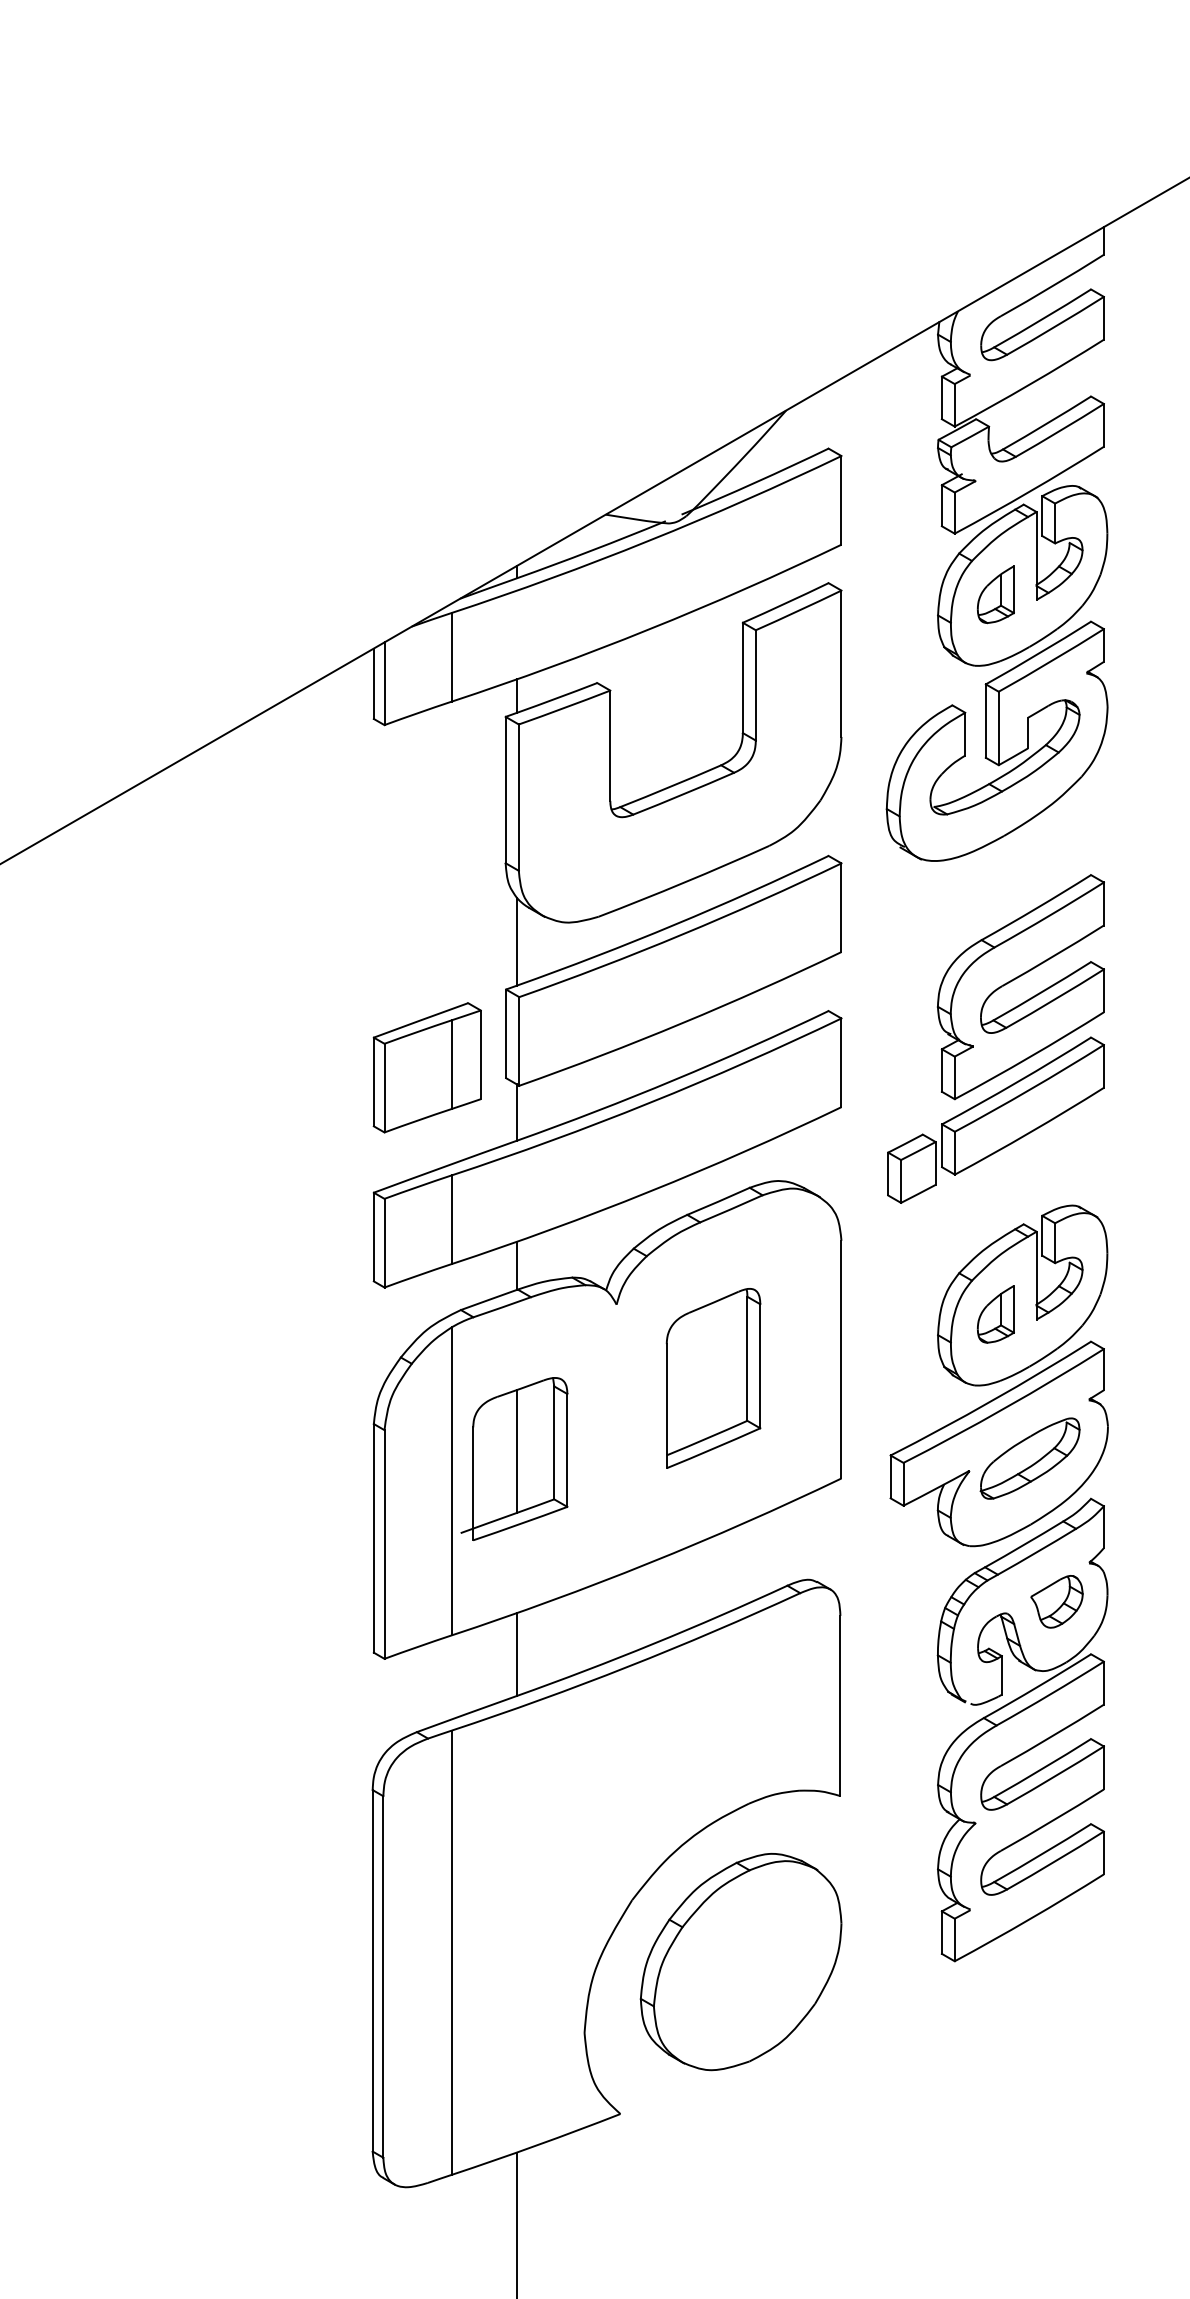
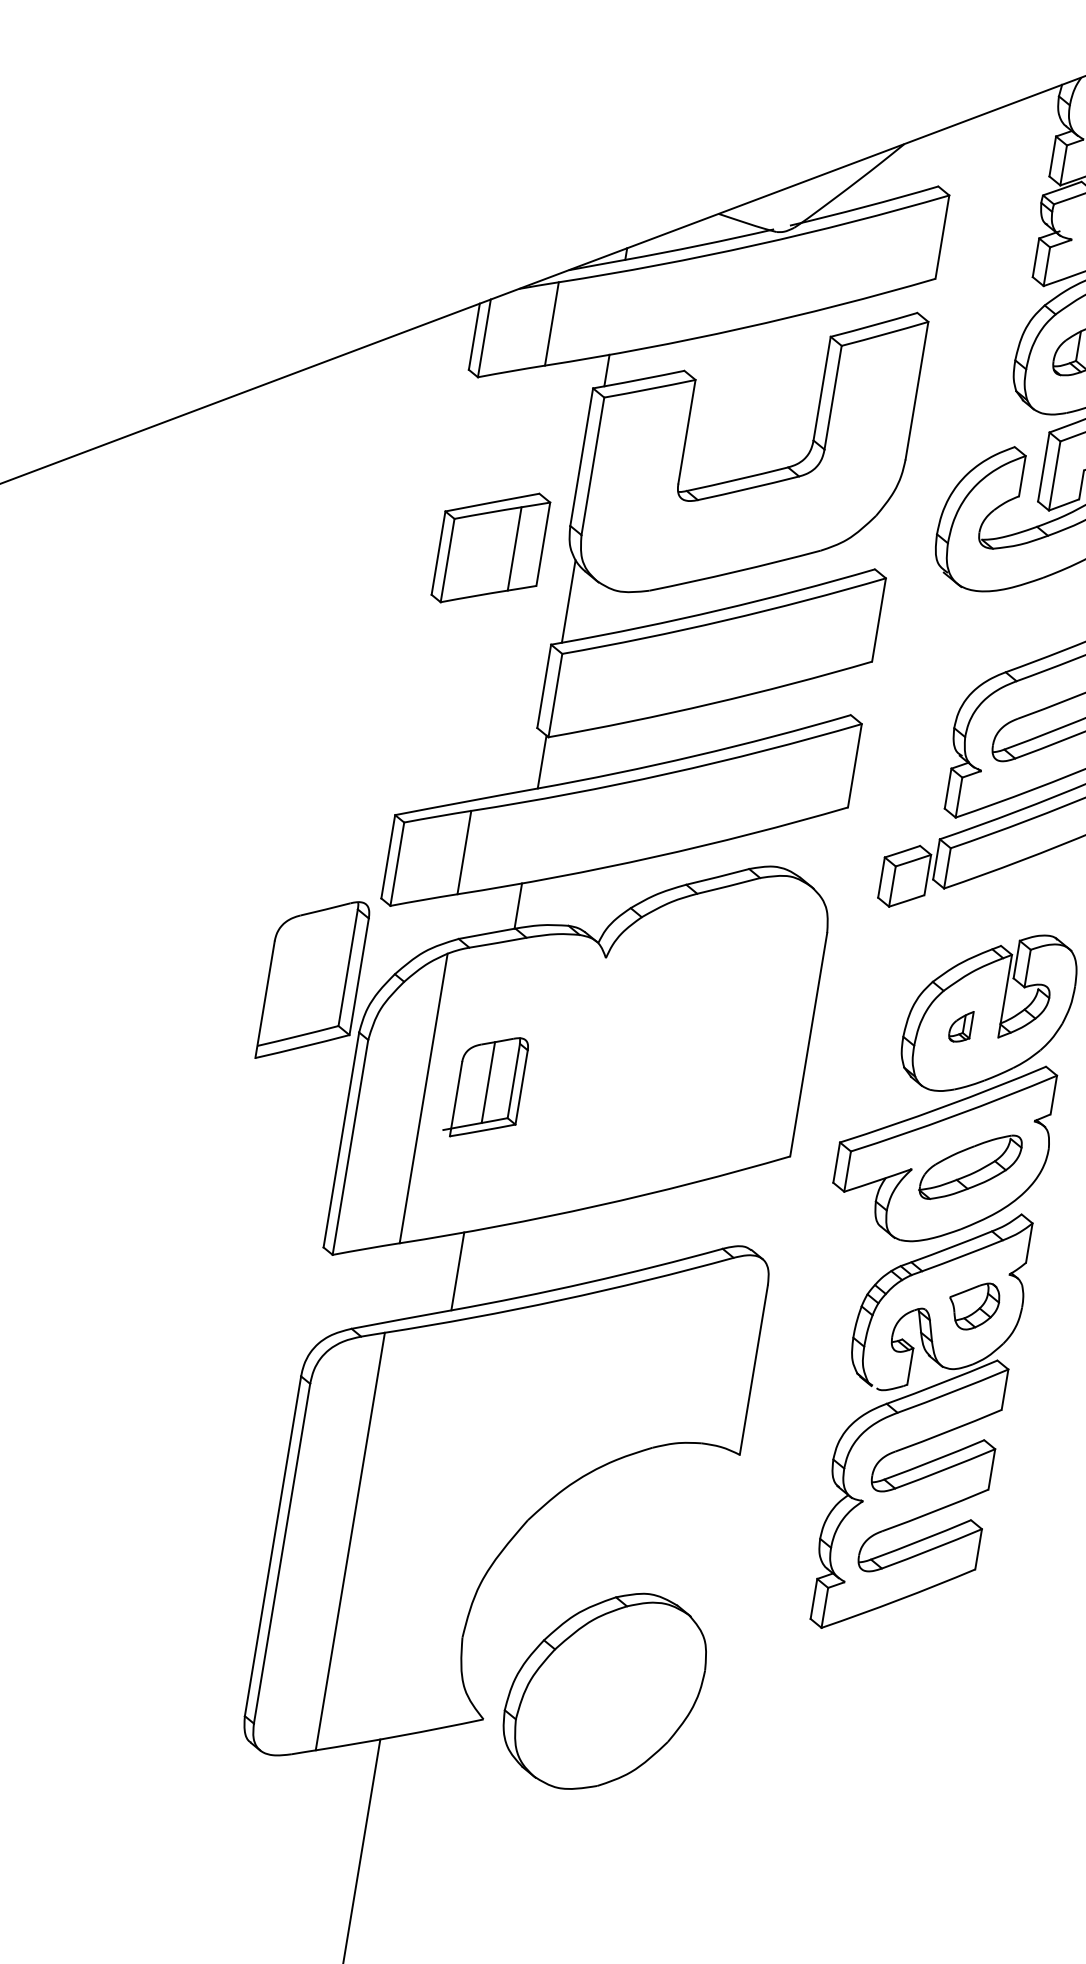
part: (426, 1067) -> (490, 547), moved
part: (995, 1314) -> (960, 1026), size x0.6
part: (713, 1378) -> (313, 980), moved
part: (514, 1458) -> (486, 1086), size x0.7
part: (740, 1962) -> (604, 1691), moved

